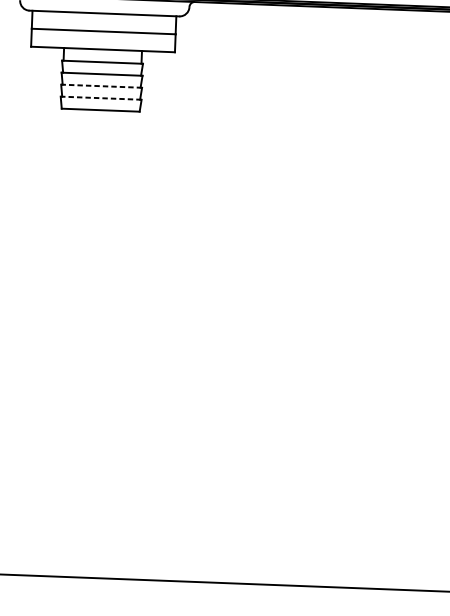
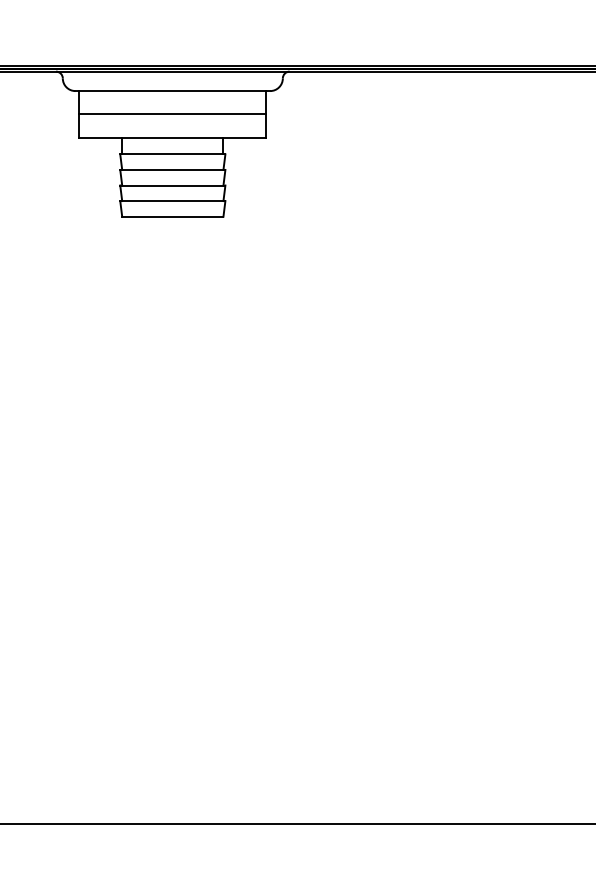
line: (101, 86) -> (172, 185), dashed -> solid
line: (100, 98) -> (172, 201), dashed -> solid

